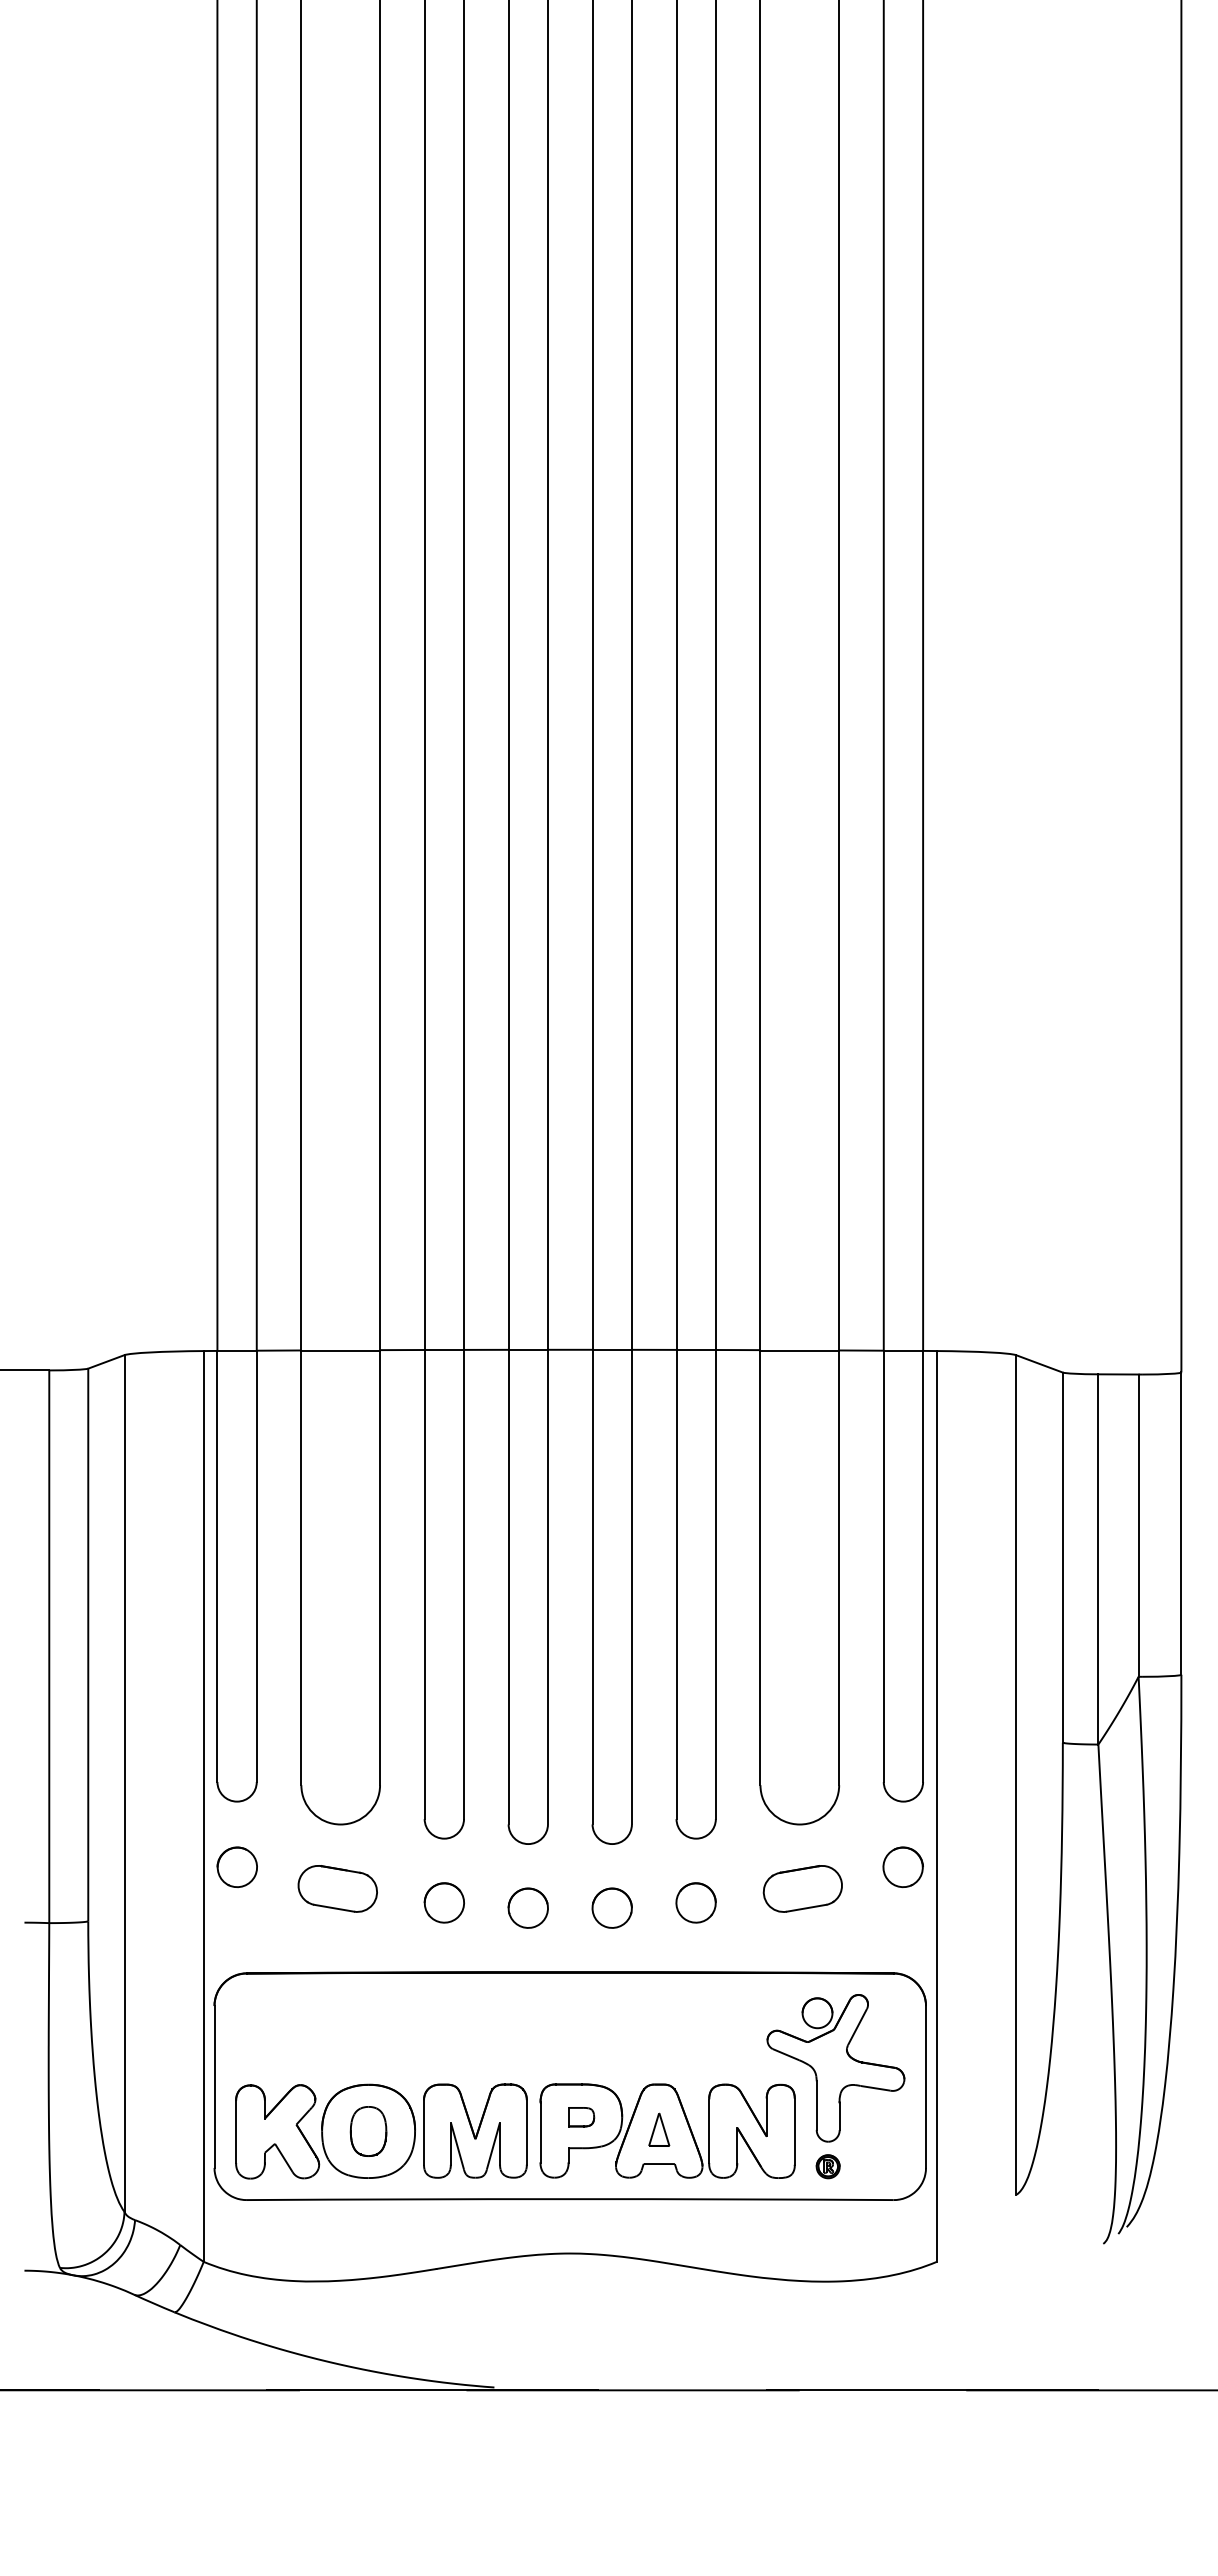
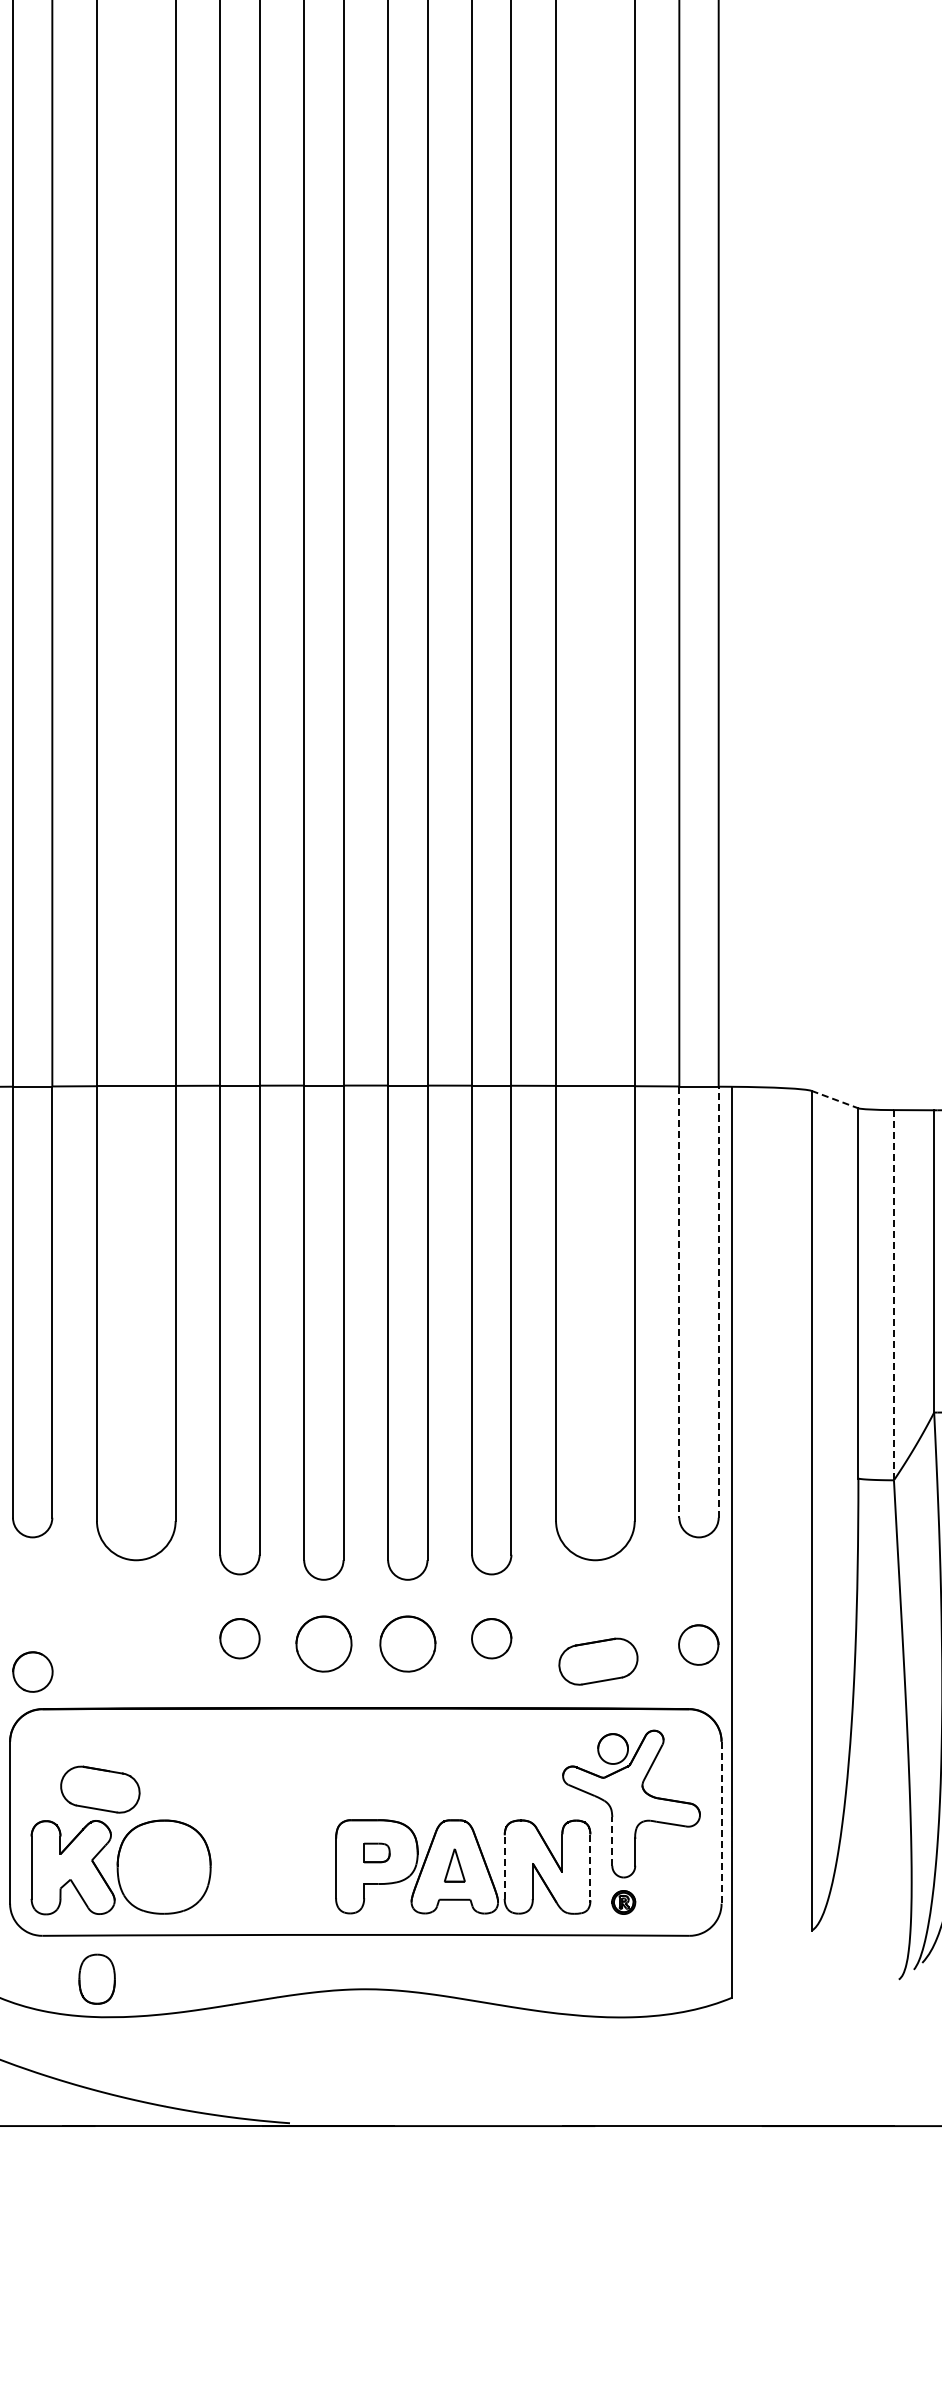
line: (1039, 1363) -> (835, 1099), solid -> dashed
line: (1098, 1559) -> (894, 1295), solid -> dashed
line: (883, 1566) -> (679, 1302), solid -> dashed
line: (923, 1566) -> (719, 1302), solid -> dashed
part: (236, 1866) -> (32, 1671), moved
part: (902, 1867) -> (698, 1645), moved
part: (337, 1888) -> (100, 1789), moved
part: (802, 1888) -> (598, 1661), moved
part: (527, 1907) -> (323, 1643), size x1.4
part: (611, 1907) -> (407, 1643), size x1.4
line: (926, 2087) -> (722, 1823), solid -> dashed
line: (816, 2105) -> (612, 1841), solid -> dashed
part: (475, 2130) -> (271, 1866), removed
part: (368, 2131) -> (97, 1979), moved
line: (709, 2131) -> (505, 1867), solid -> dashed
line: (794, 2132) -> (590, 1868), solid -> dashed

